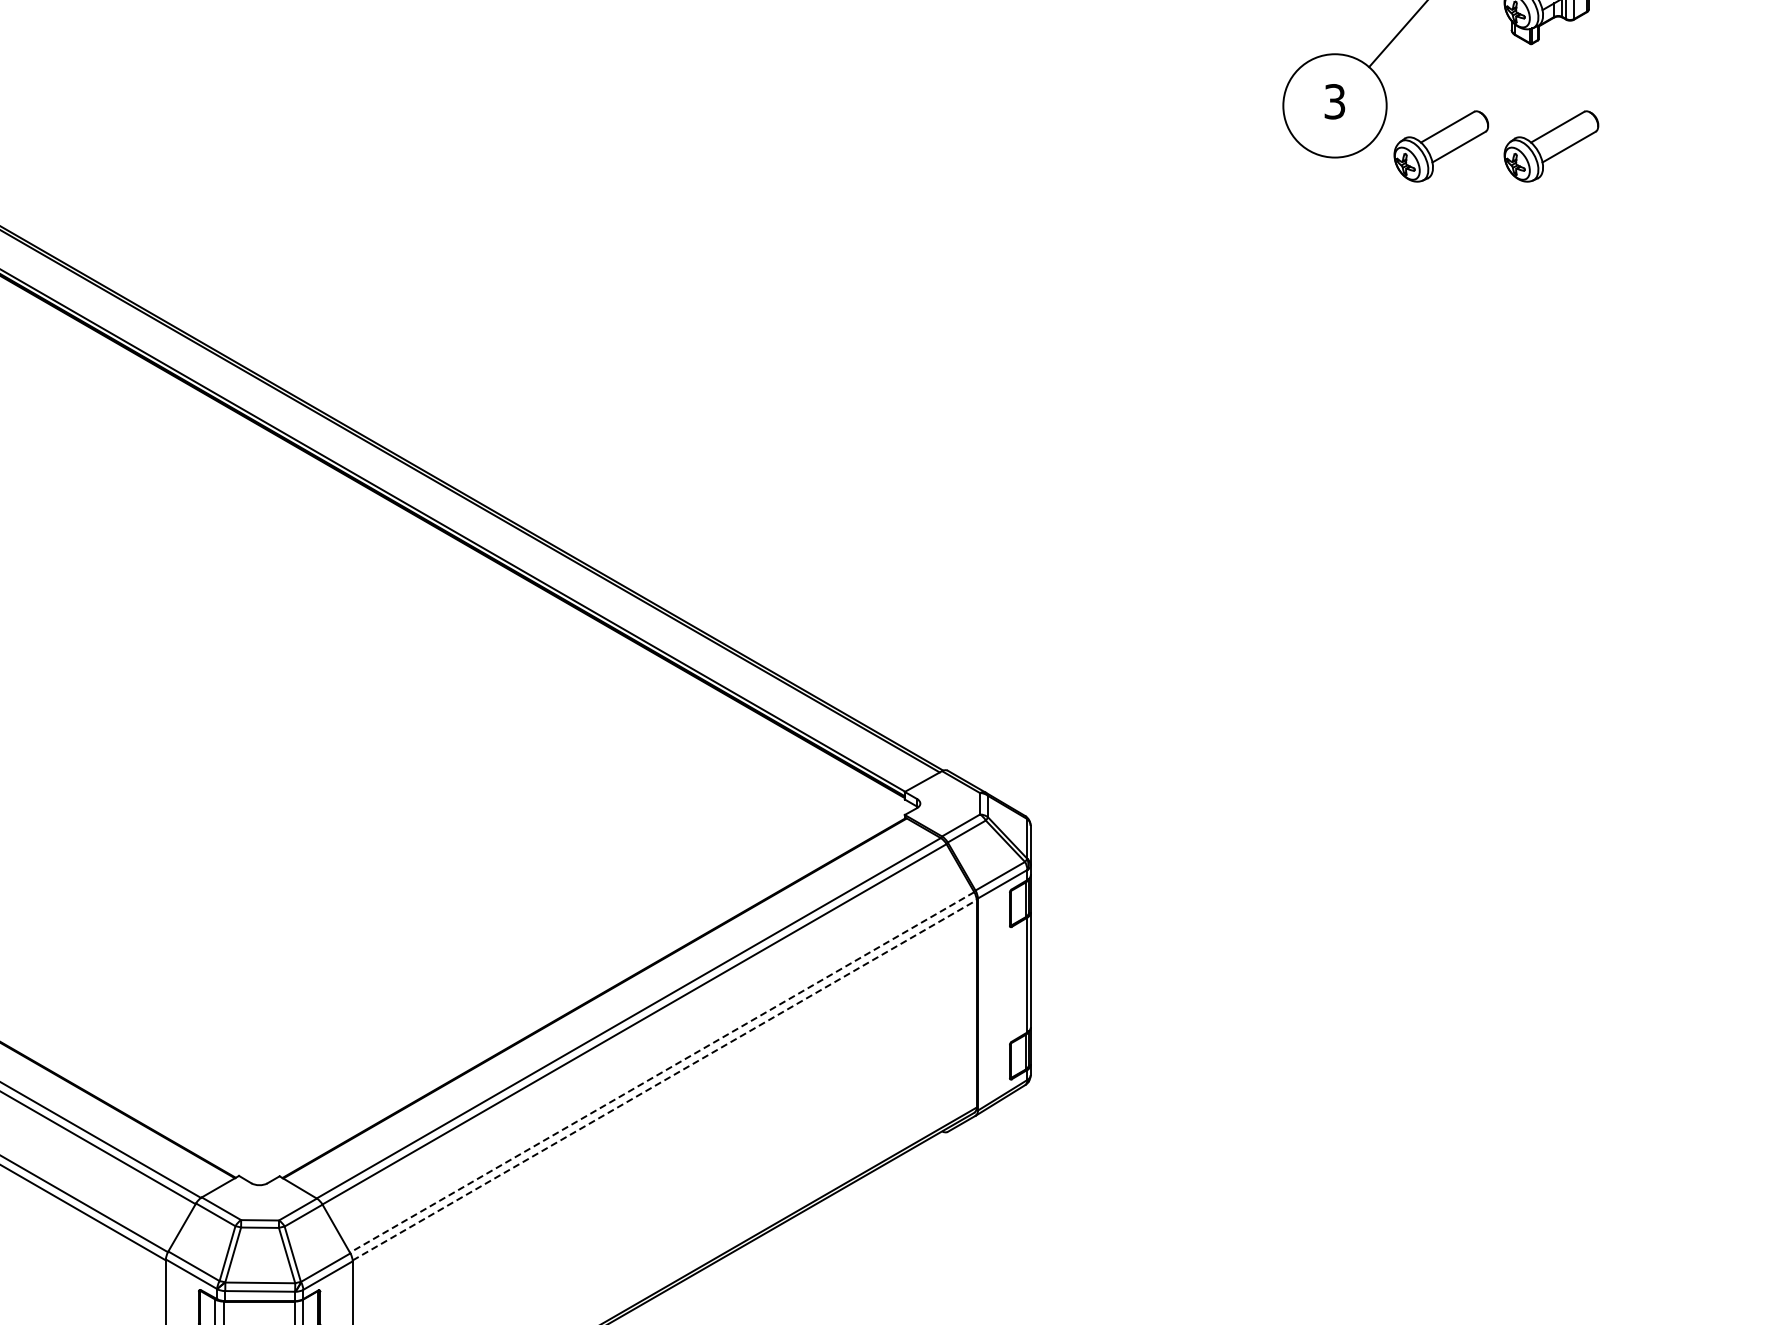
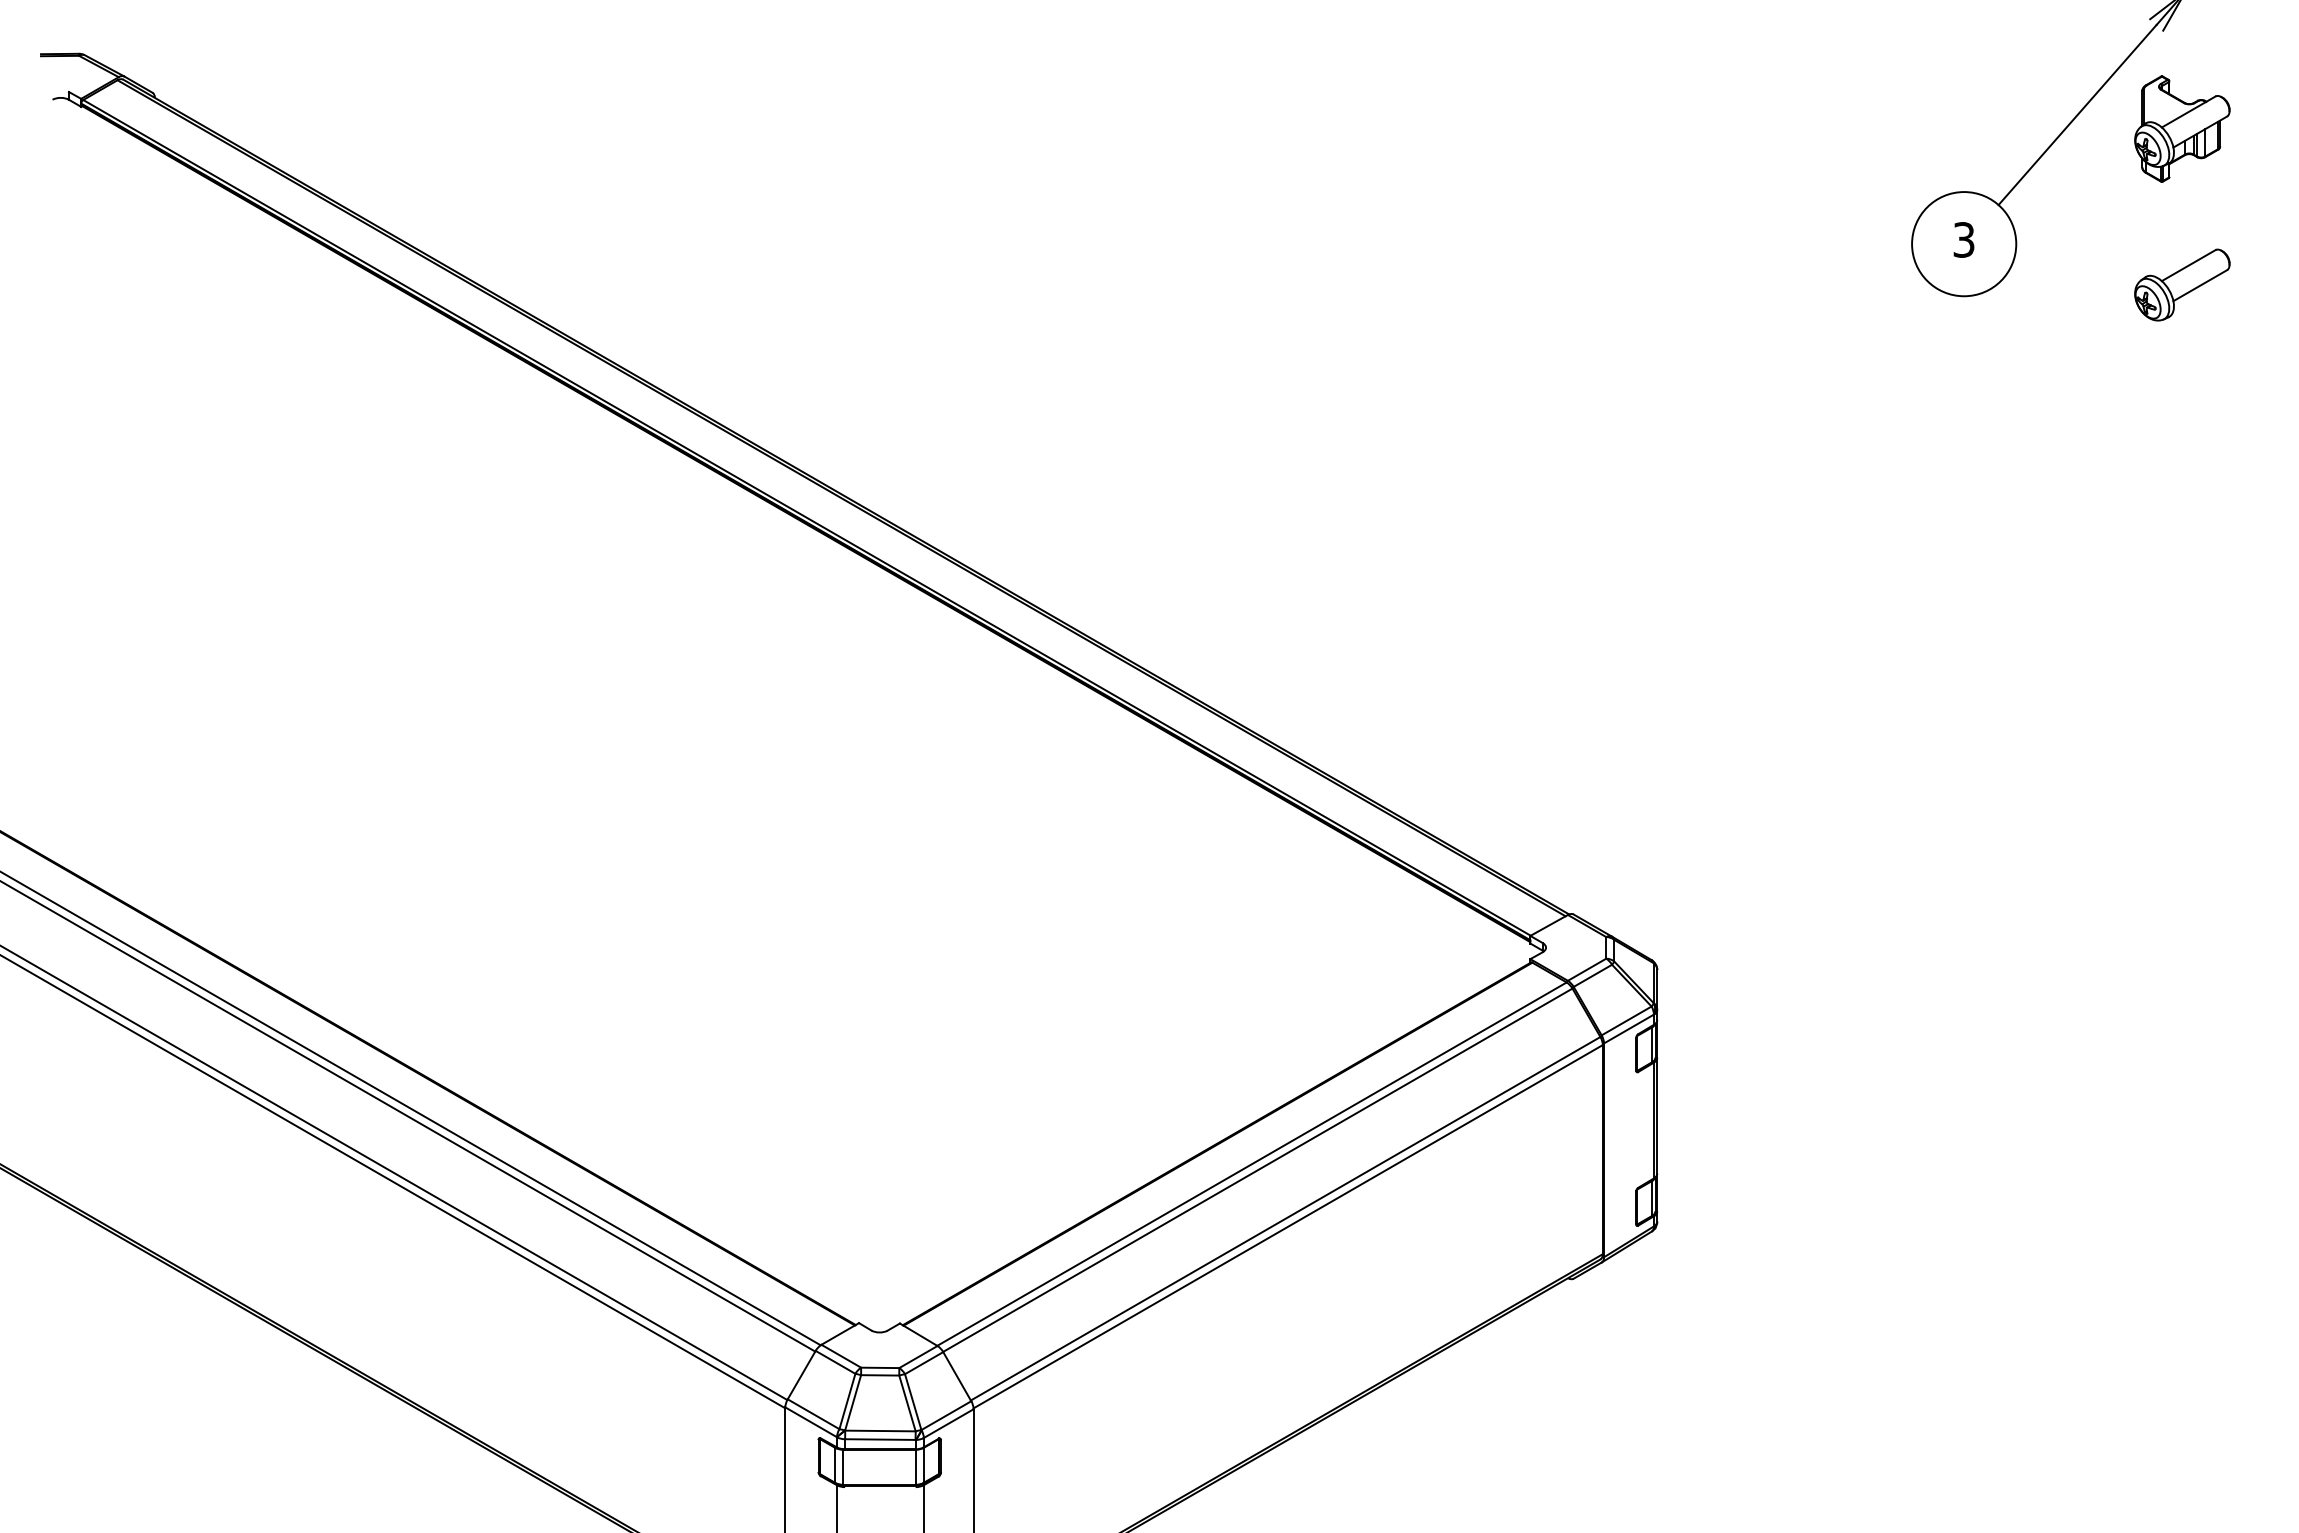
part: (1441, 145) -> (2071, 284), removed
line: (661, 1073) -> (1285, 1219), dashed -> solid
line: (664, 1080) -> (1288, 1226), dashed -> solid

